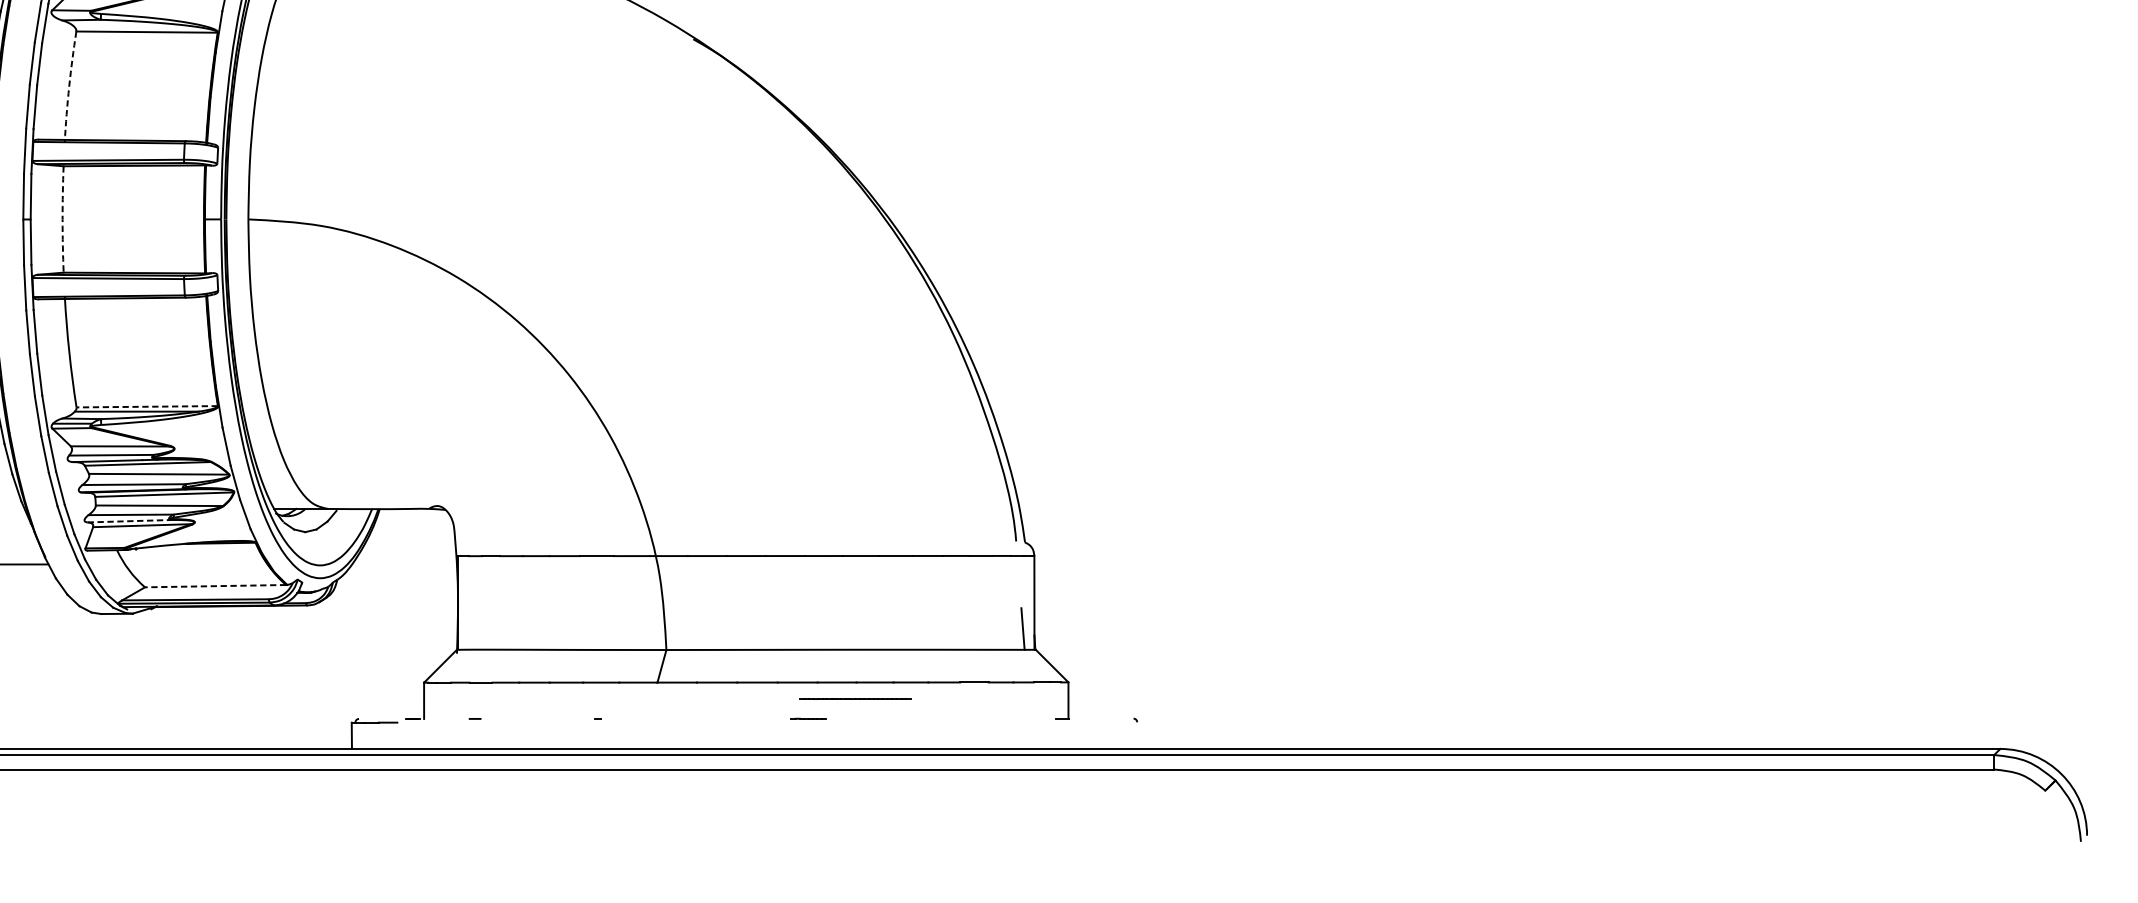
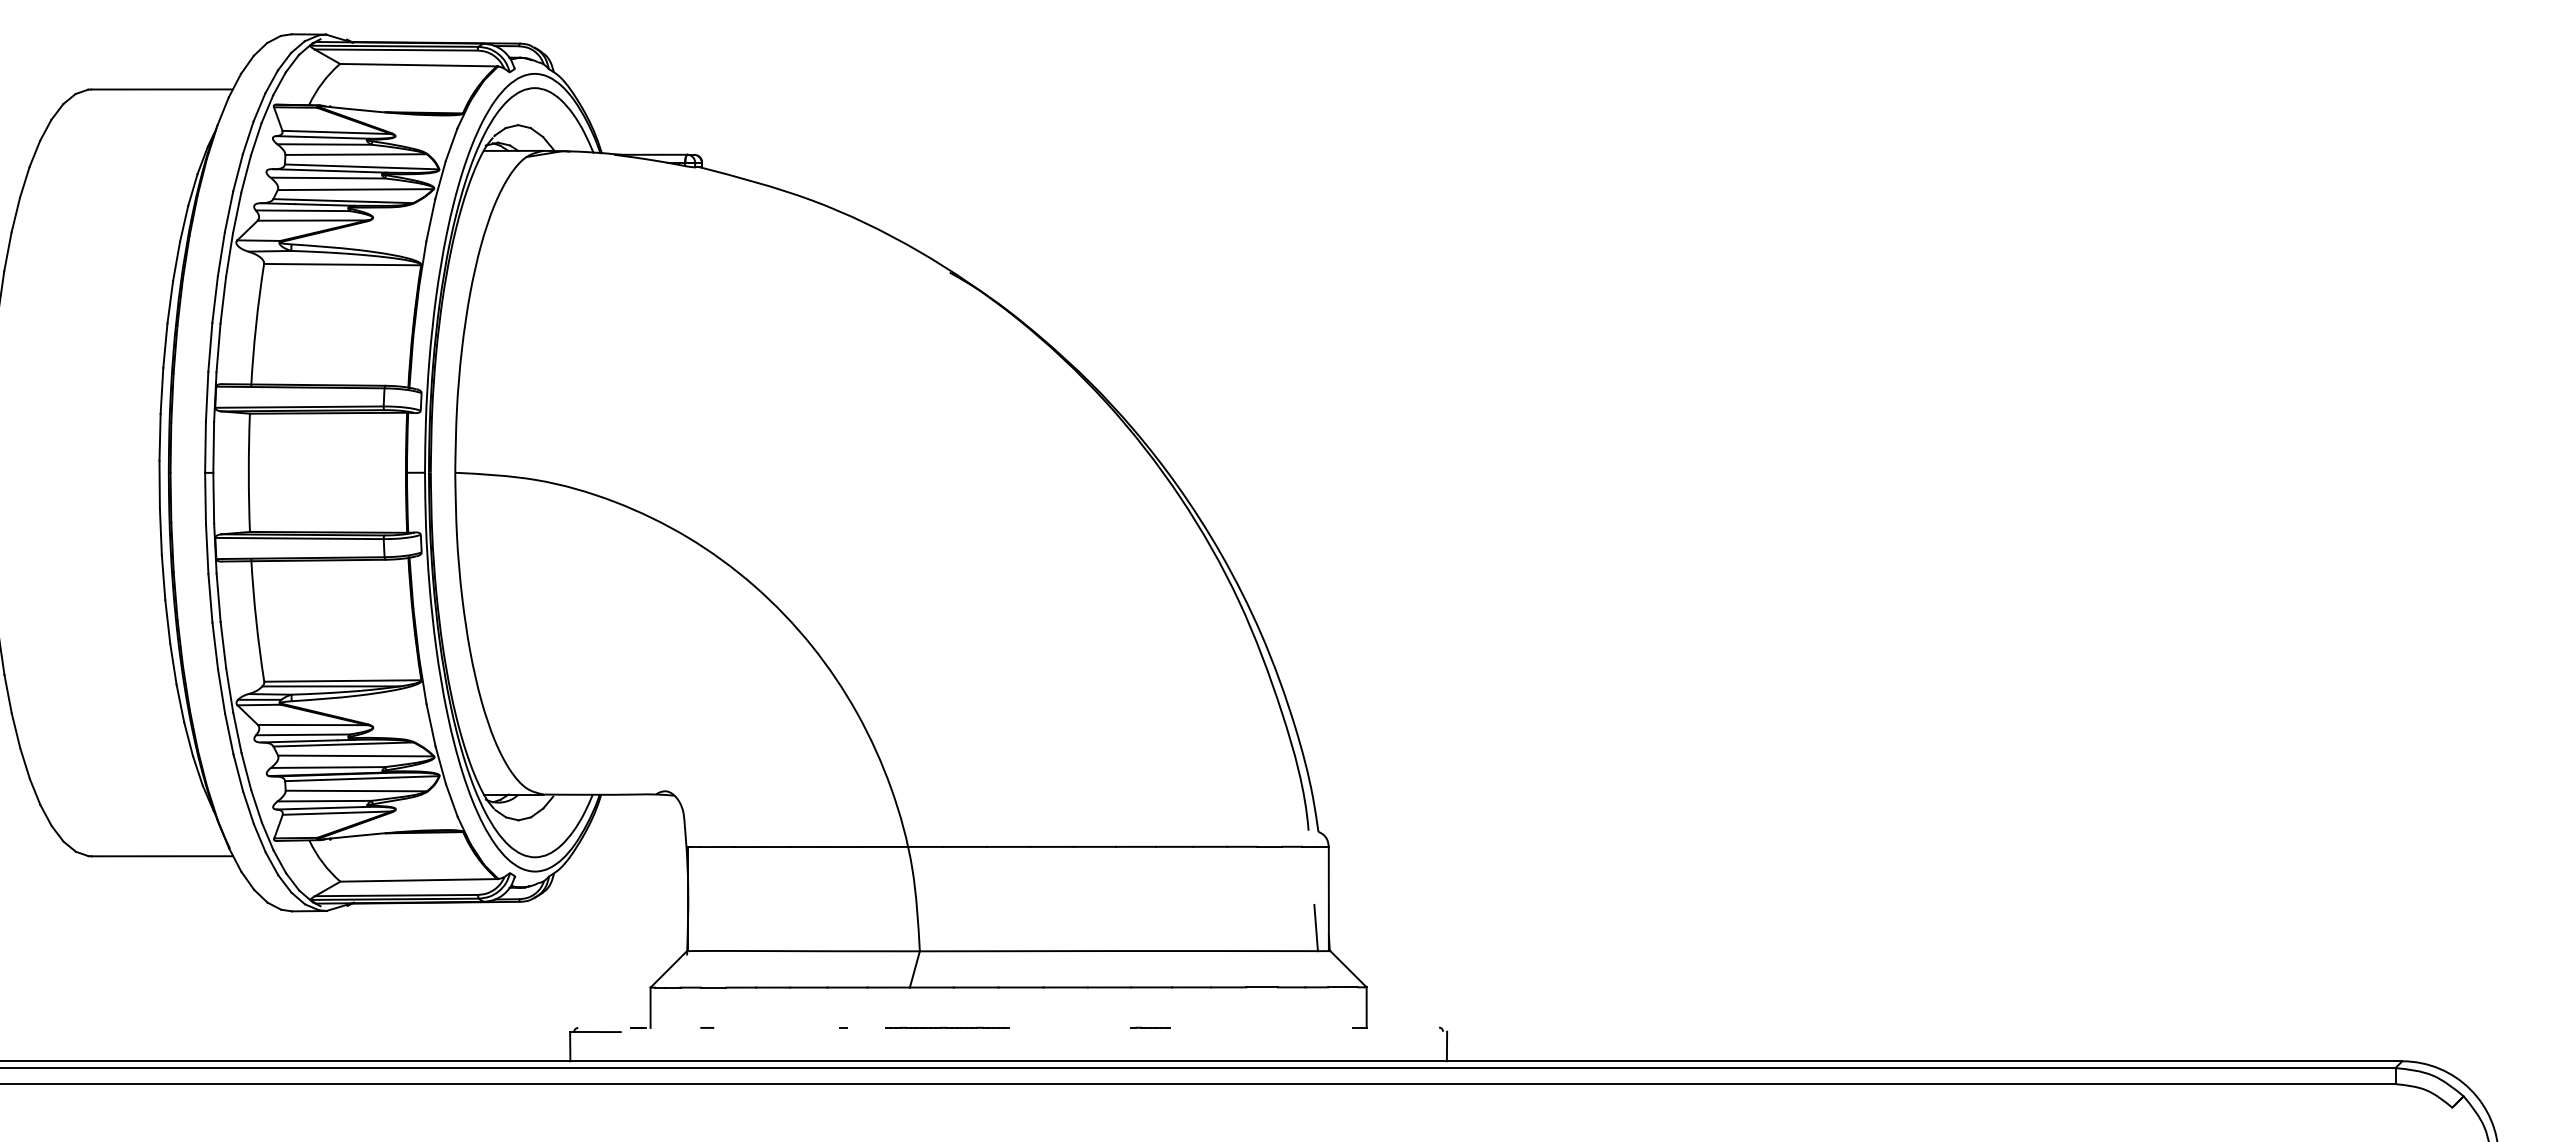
arc: (69, 86) -> (256, 325), dashed -> solid
arc: (62, 219) -> (248, 472), dashed -> solid
line: (146, 406) -> (342, 680), dashed -> solid
line: (129, 521) -> (323, 808), dashed -> solid
line: (215, 586) -> (418, 880), dashed -> solid
line: (855, 698) -> (947, 1027), moved
line: (808, 718) -> (1150, 1027), moved
line: (1140, 735) -> (1446, 1046), added

